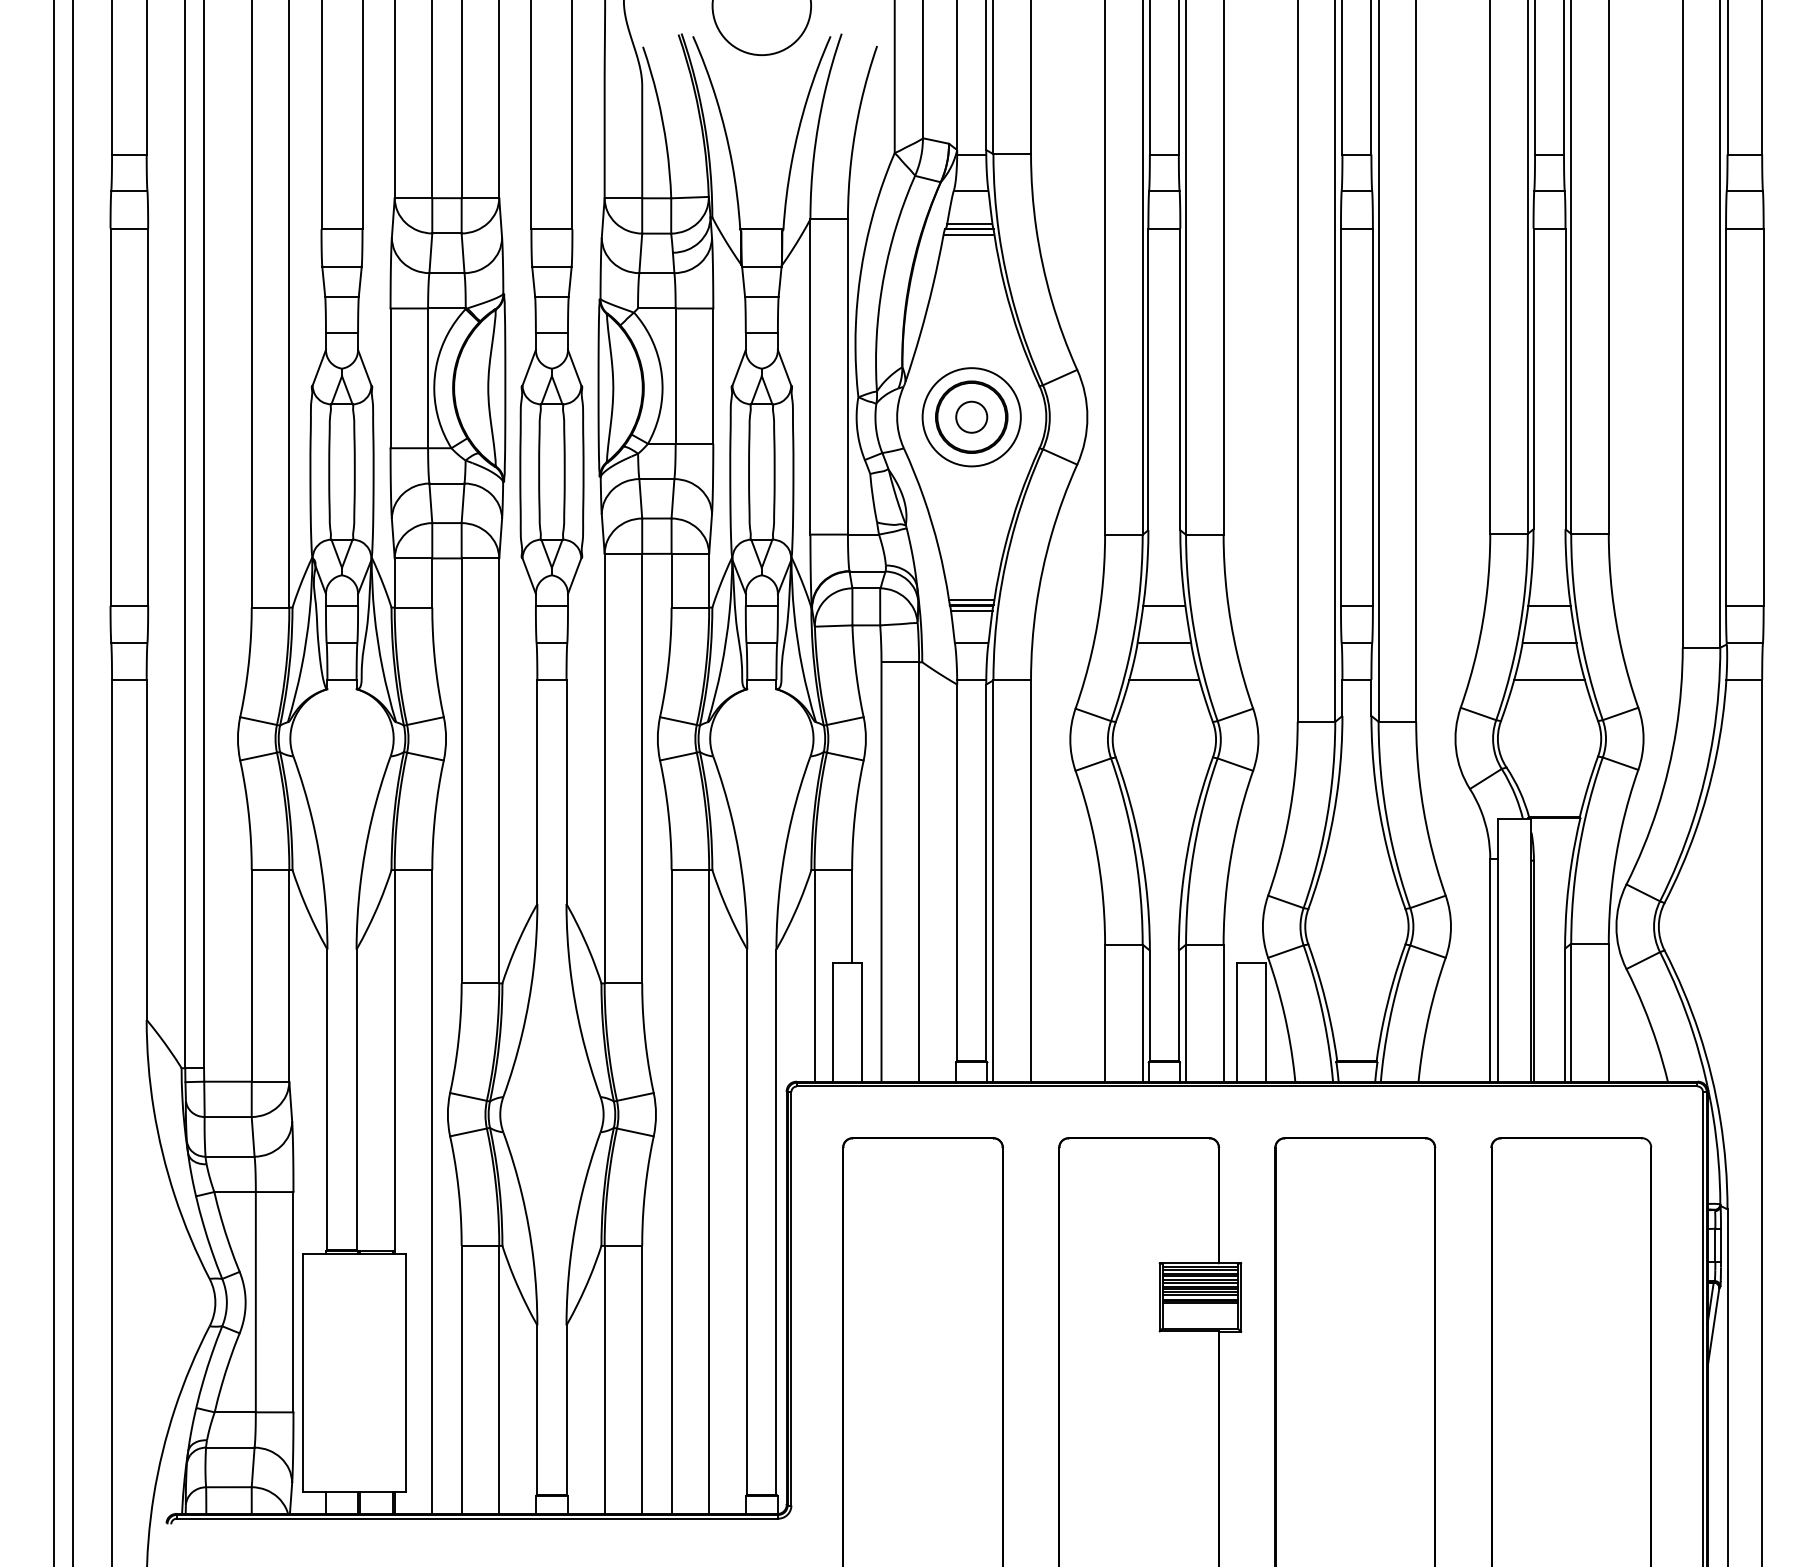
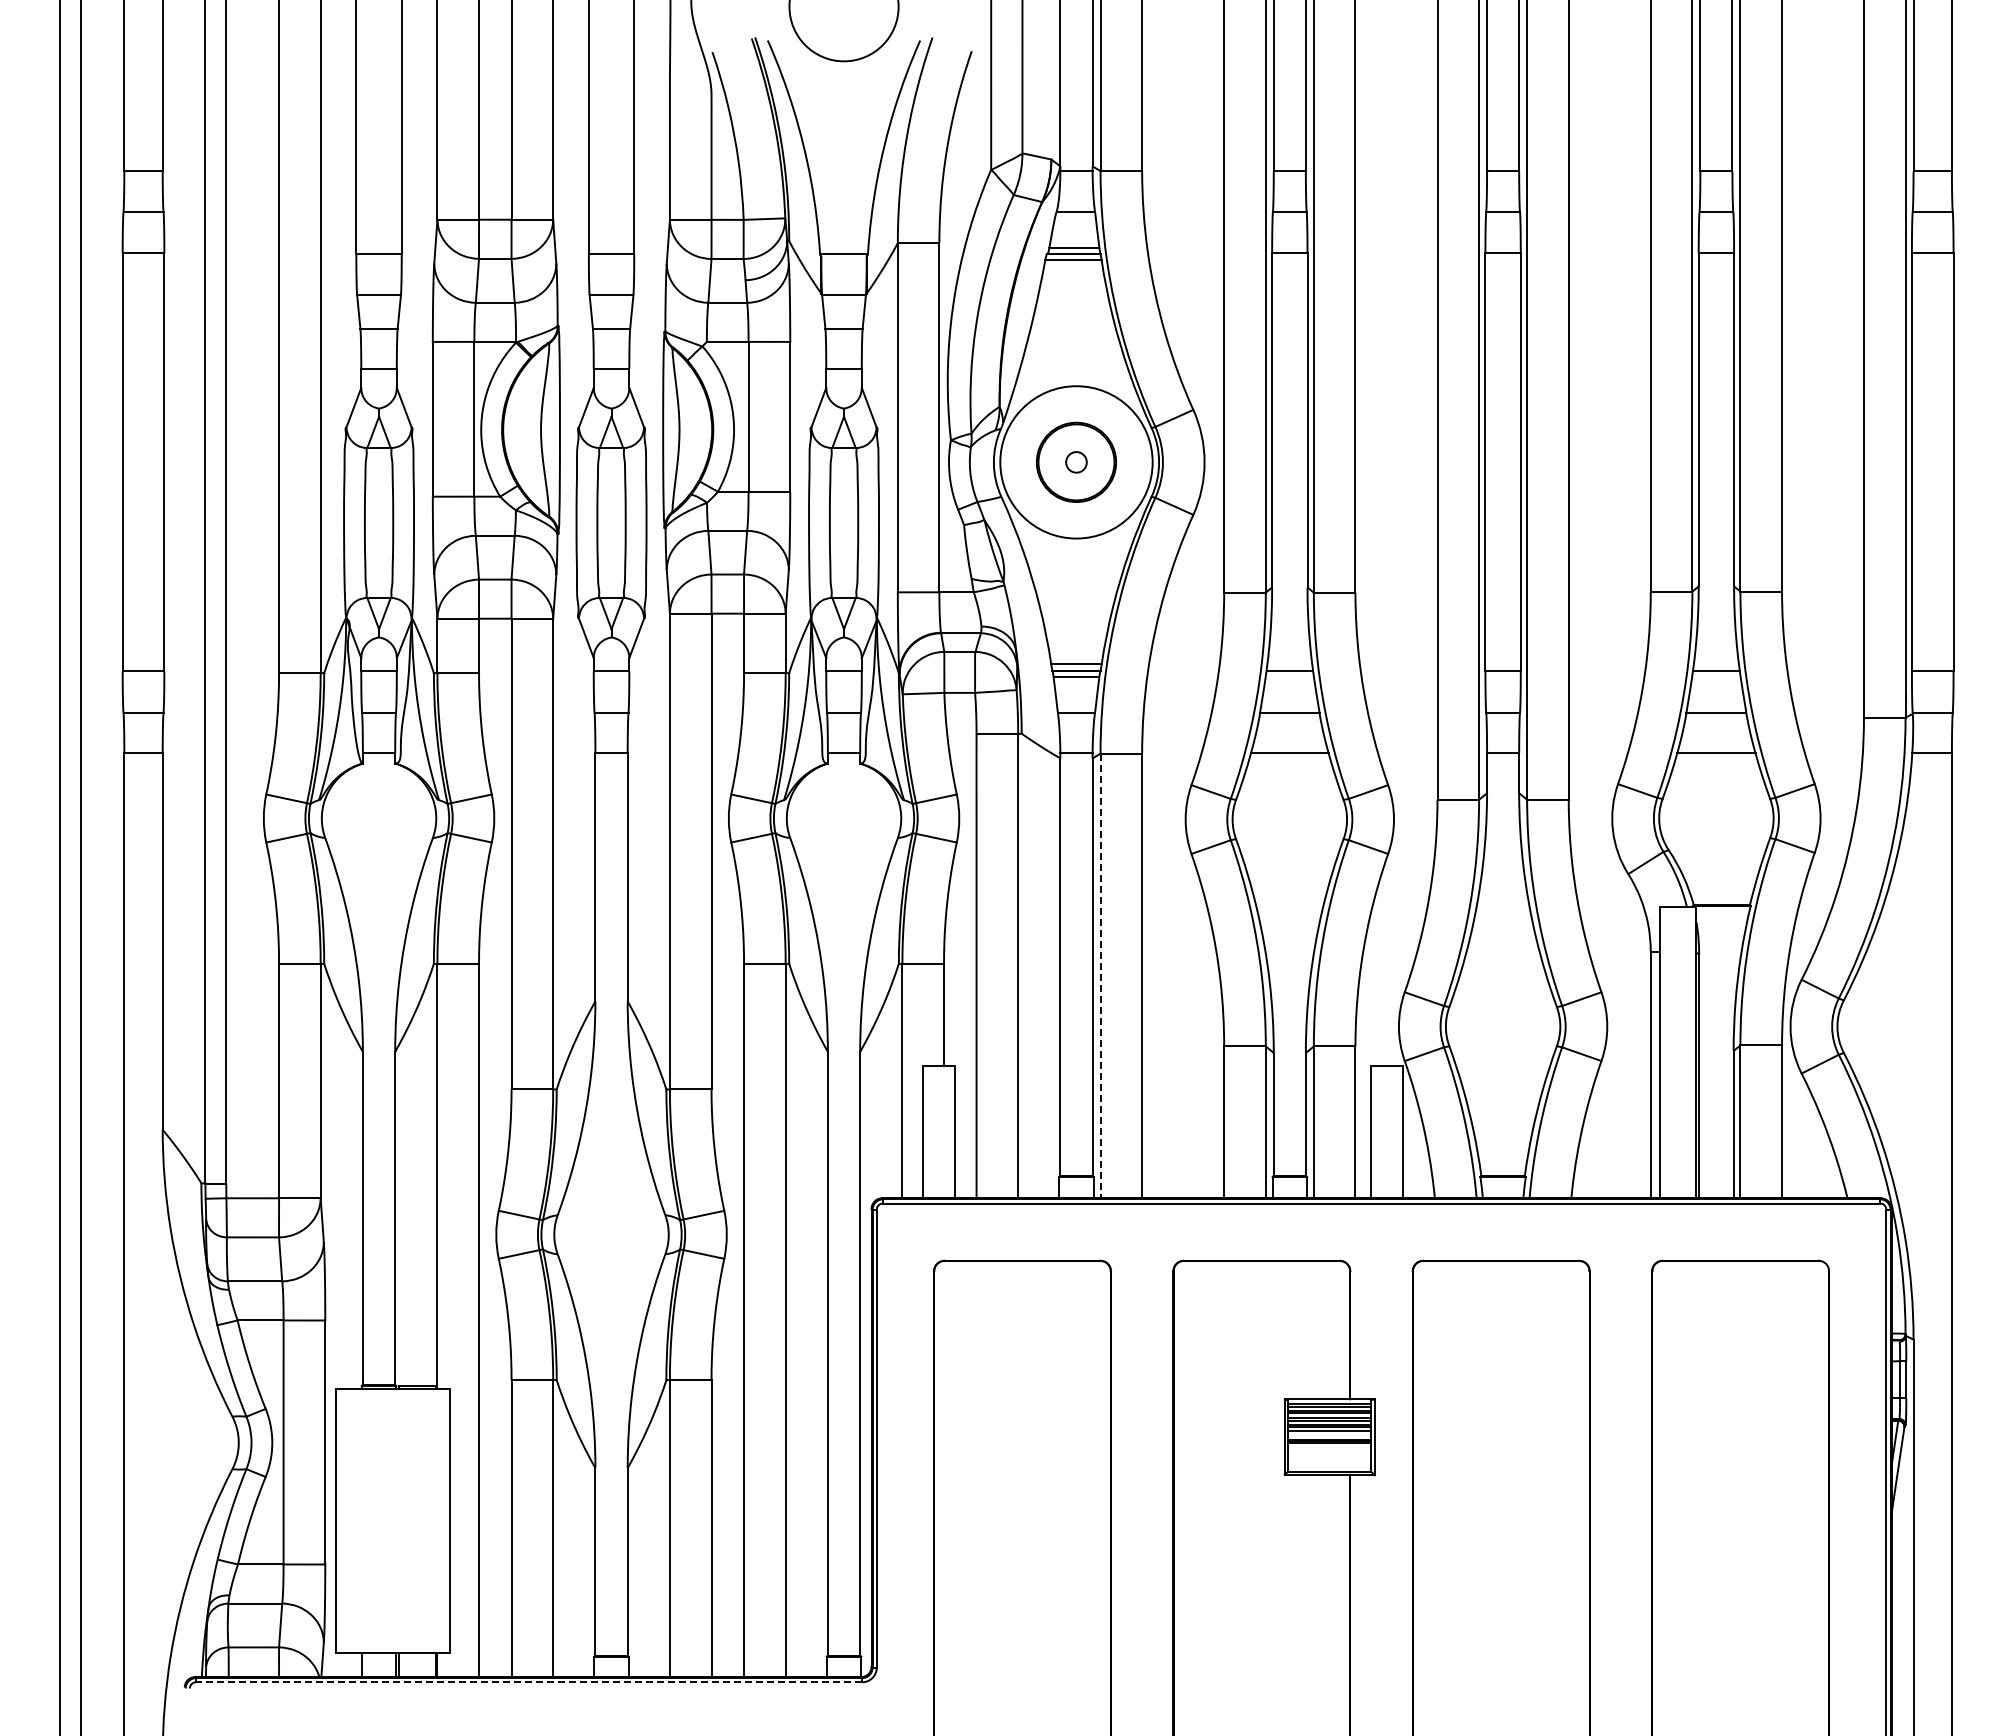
circle: (971, 416) -> (1076, 461), size x1.4
circle: (971, 417) -> (1076, 462), size x0.6
line: (993, 881) -> (1100, 976), solid -> dashed
line: (1200, 1294) -> (1329, 1434), removed
line: (476, 1518) -> (528, 1682), solid -> dashed

